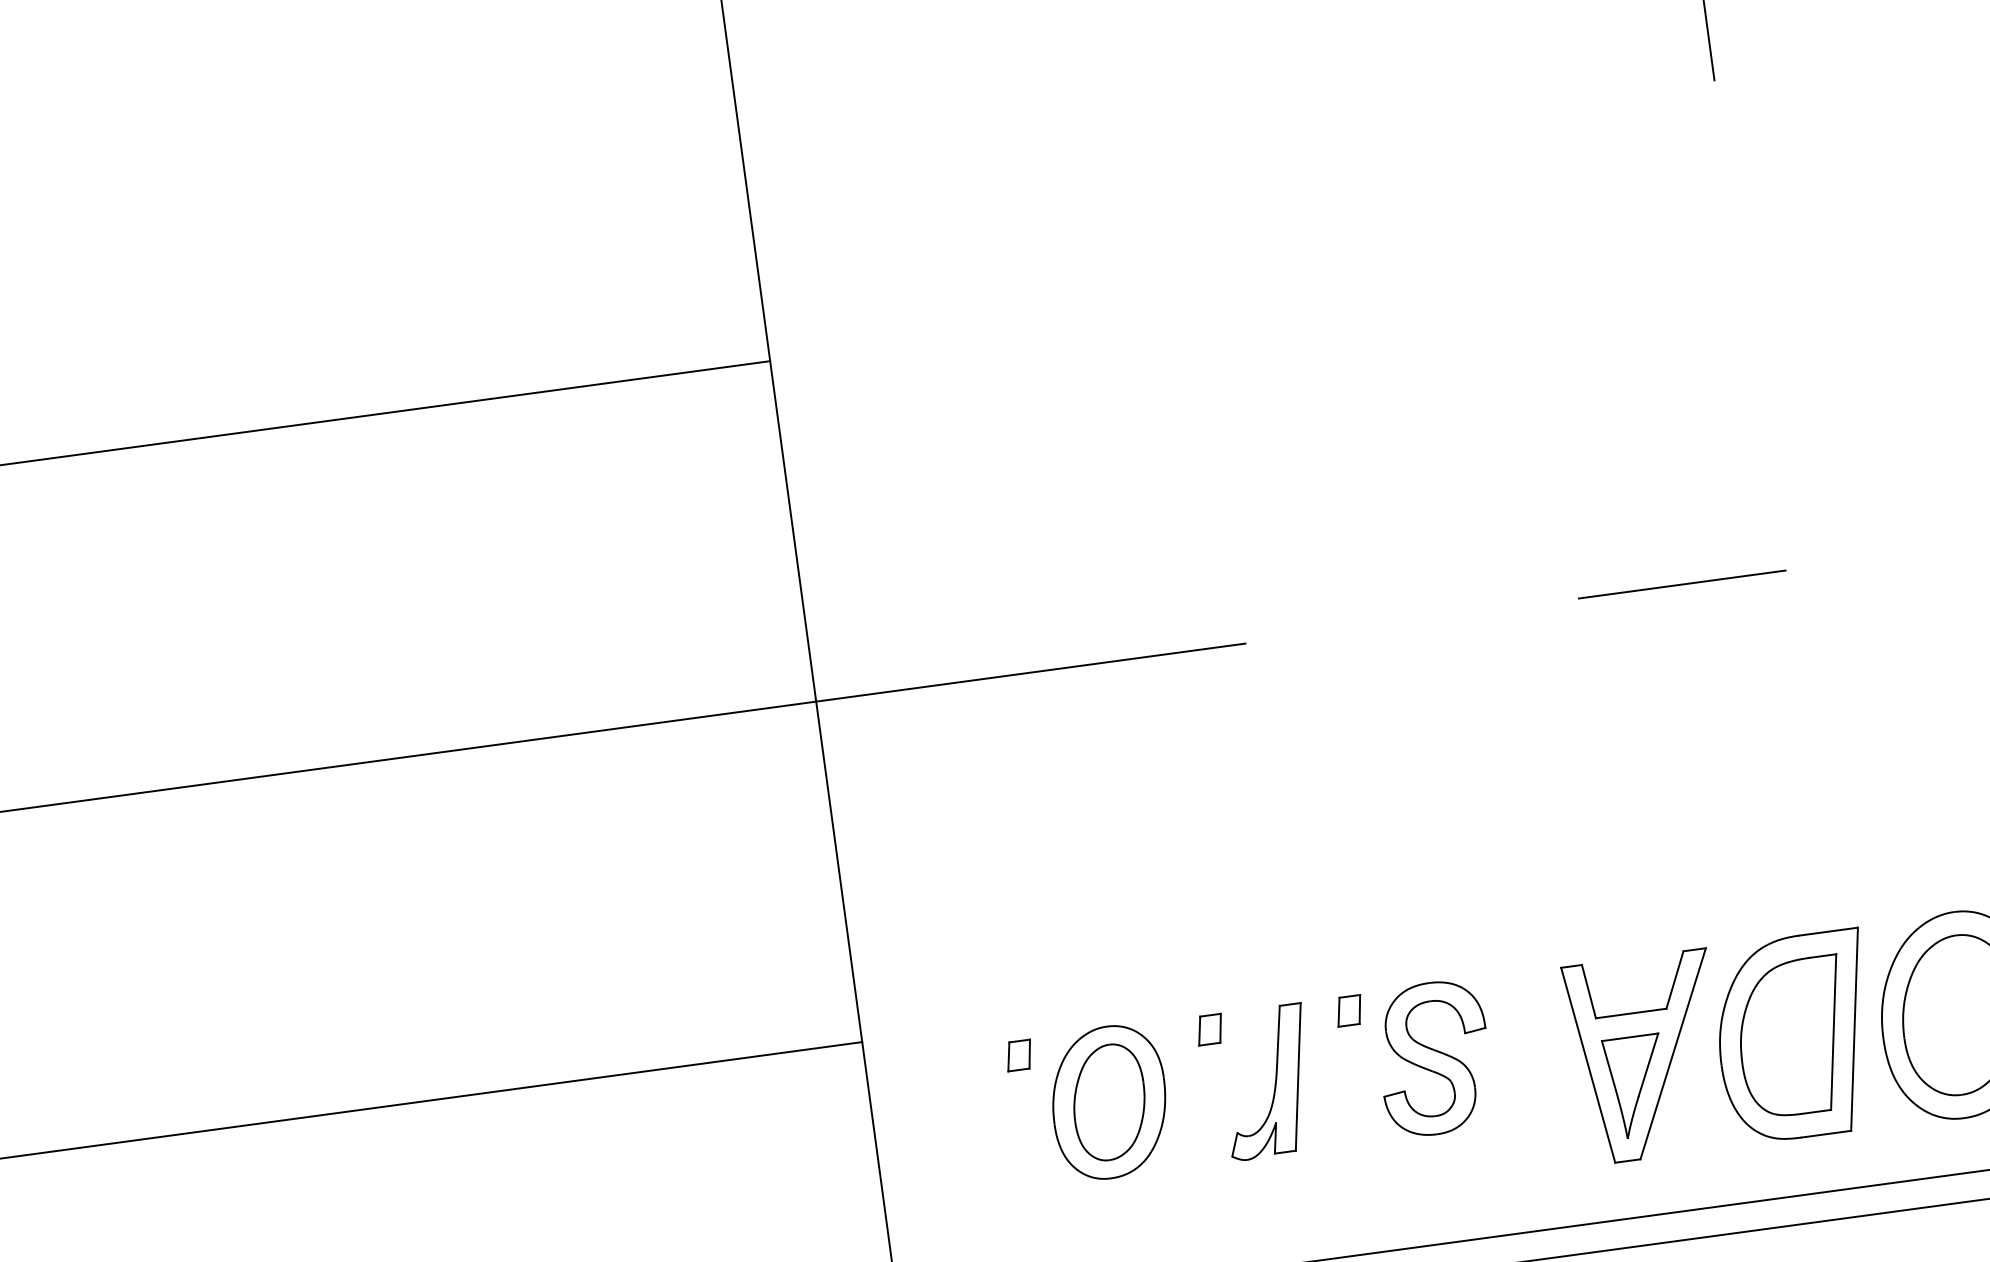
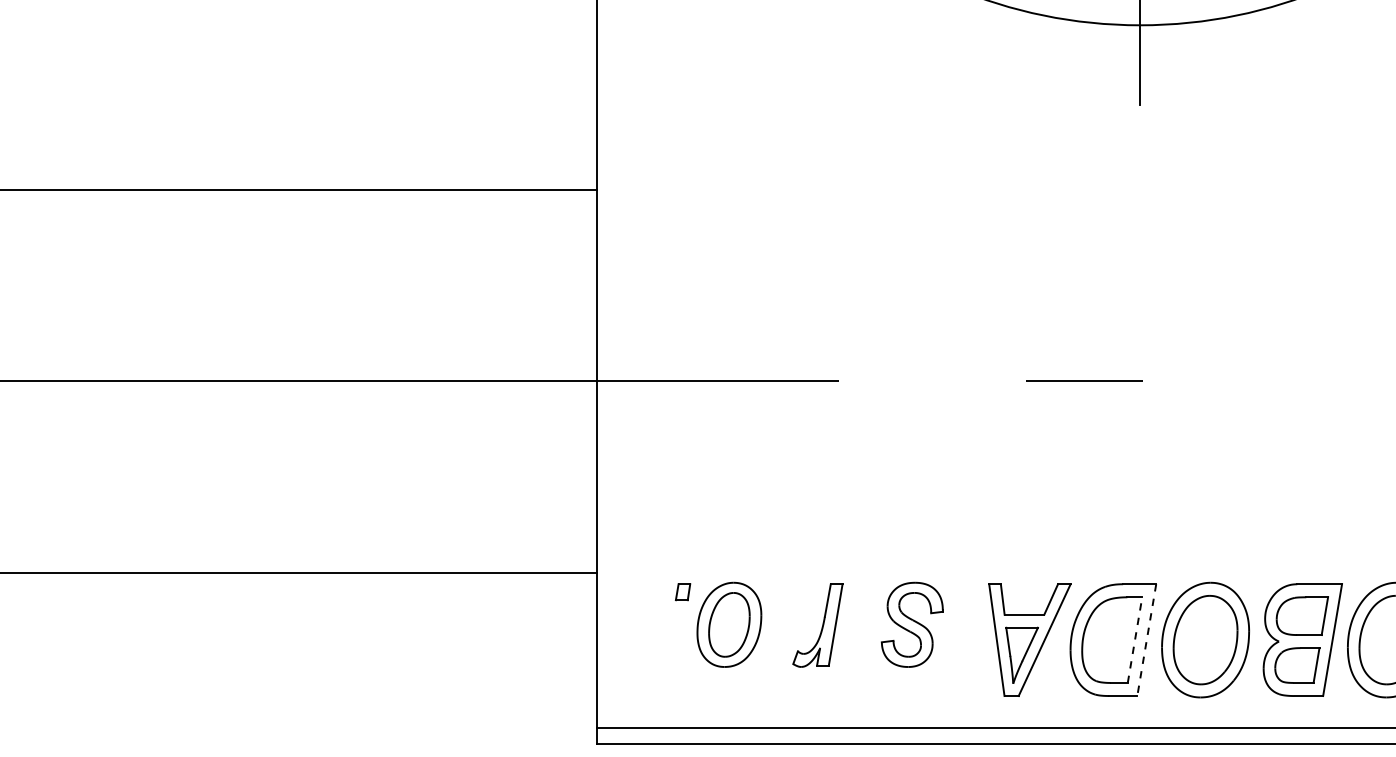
part: (1348, 1011) -> (868, 592), removed
part: (1210, 1030) -> (790, 592), removed
line: (1834, 1030) -> (1135, 639), solid -> dashed
line: (1854, 1030) -> (1146, 640), solid -> dashed

